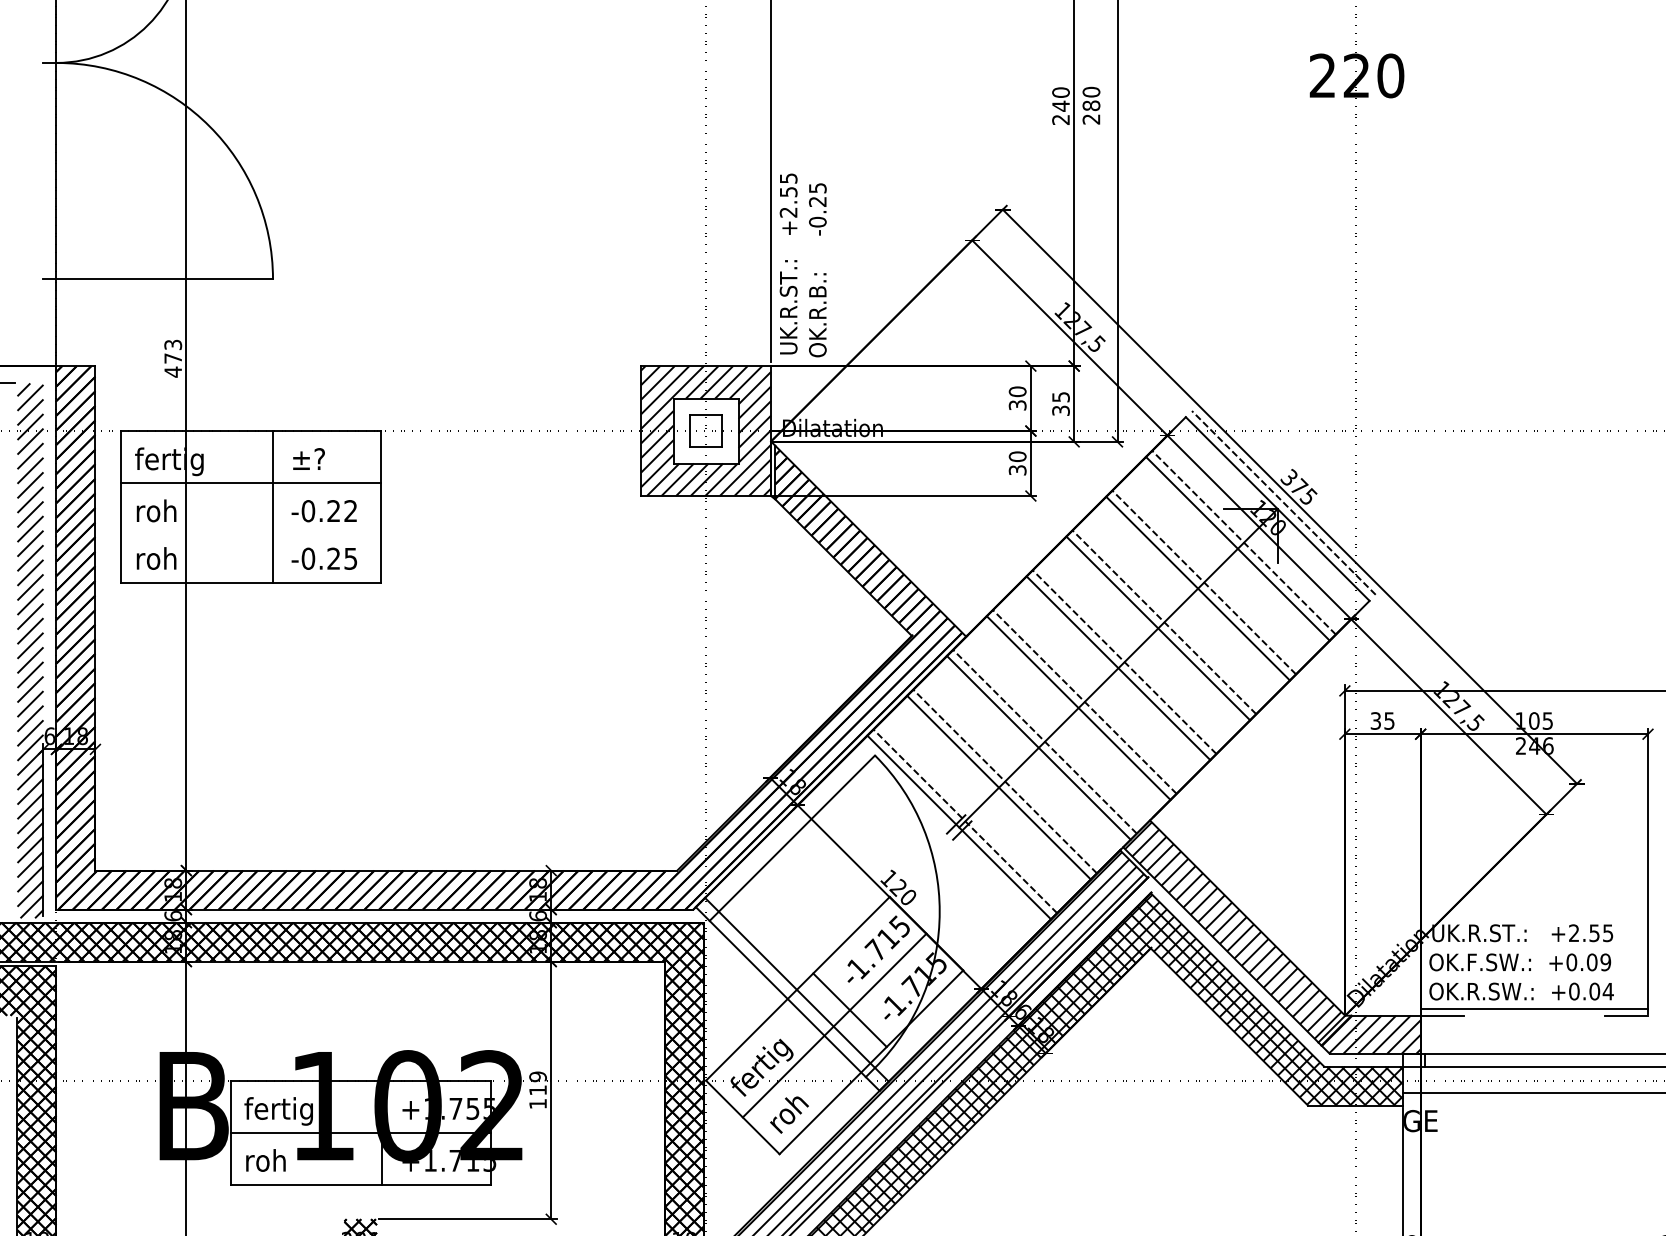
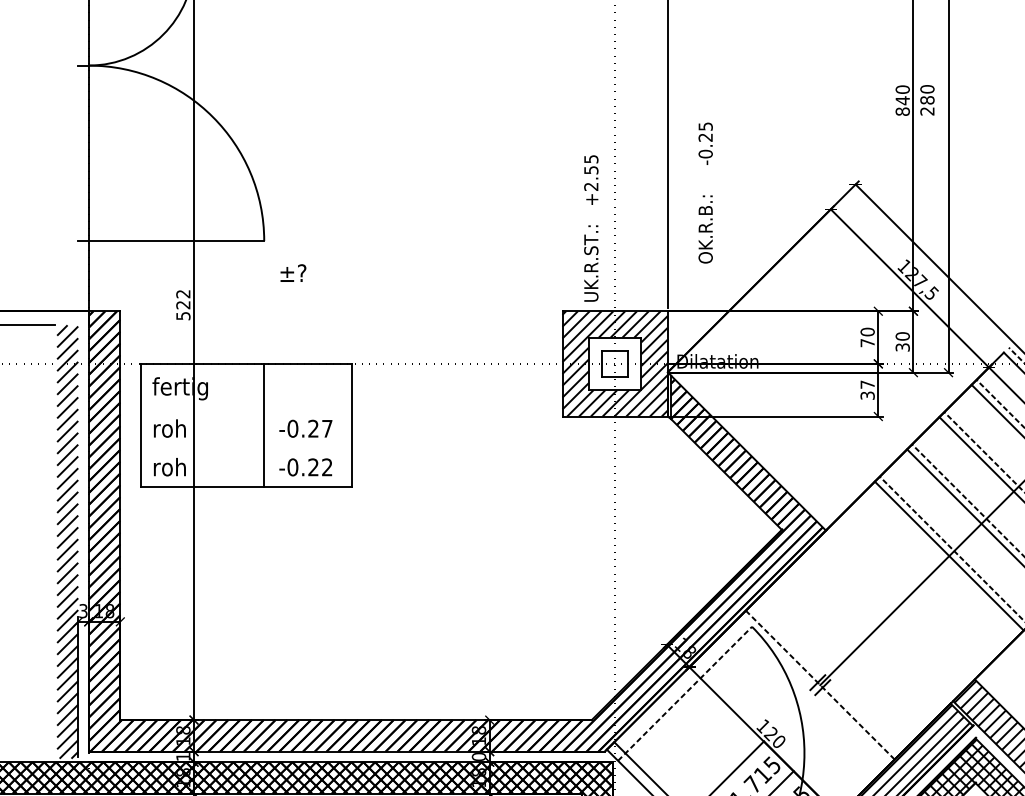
text: (1060, 119) -> (902, 111), 240 -> 840
text: (788, 263) -> (591, 228), moved
text: (817, 270) -> (705, 193), moved
text: (173, 358) -> (183, 305), 473 -> 522
text: (1060, 396) -> (902, 335), 35 -> 30
text: (1017, 405) -> (867, 343), 30 -> 70
text: (1017, 456) -> (867, 384), 30 -> 37
text: (308, 458) -> (292, 272), moved
line: (251, 483) -> (246, 406), removed
text: (350, 510) -> (327, 428), -0.22 -> -0.27
text: (350, 558) -> (327, 467), -0.25 -> -0.22
line: (1084, 701) -> (921, 583), removed
line: (1078, 707) -> (916, 587), removed
text: (49, 736) -> (83, 611), 6 -> 3
line: (1044, 741) -> (889, 615), removed
line: (1038, 747) -> (884, 620), removed
line: (1005, 781) -> (857, 647), removed
line: (998, 787) -> (852, 652), removed
line: (965, 821) -> (825, 680), removed
line: (959, 827) -> (820, 685), solid -> dashed
line: (792, 838) -> (685, 694), solid -> dashed
text: (173, 916) -> (183, 757), 6 -> 1
text: (537, 916) -> (478, 757), 6 -> 0

